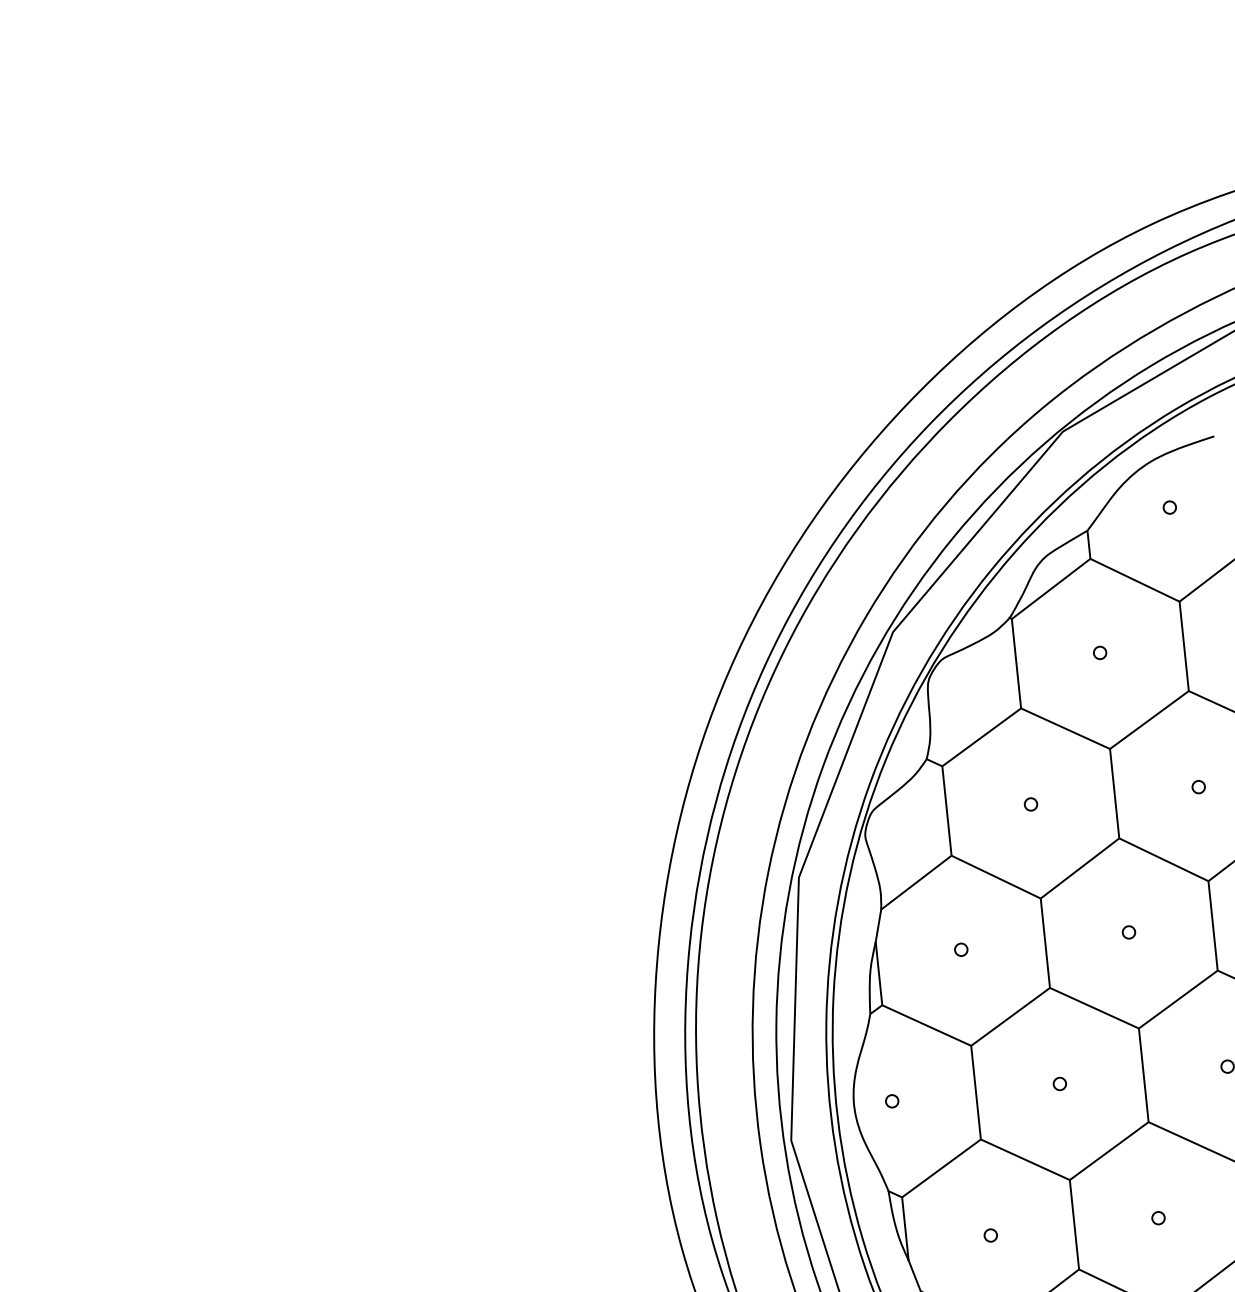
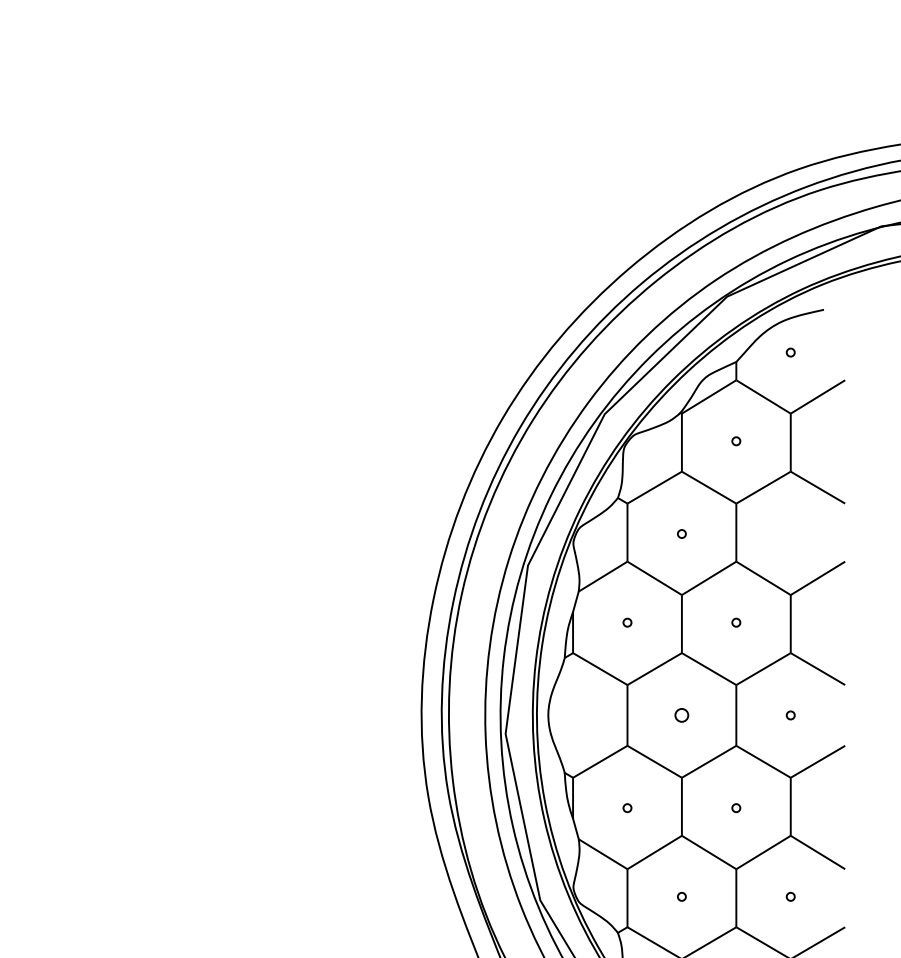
circle: (1198, 786) -> (790, 533), removed
circle: (1059, 1084) -> (681, 715), size x1.6
circle: (891, 1101) -> (572, 715), removed

